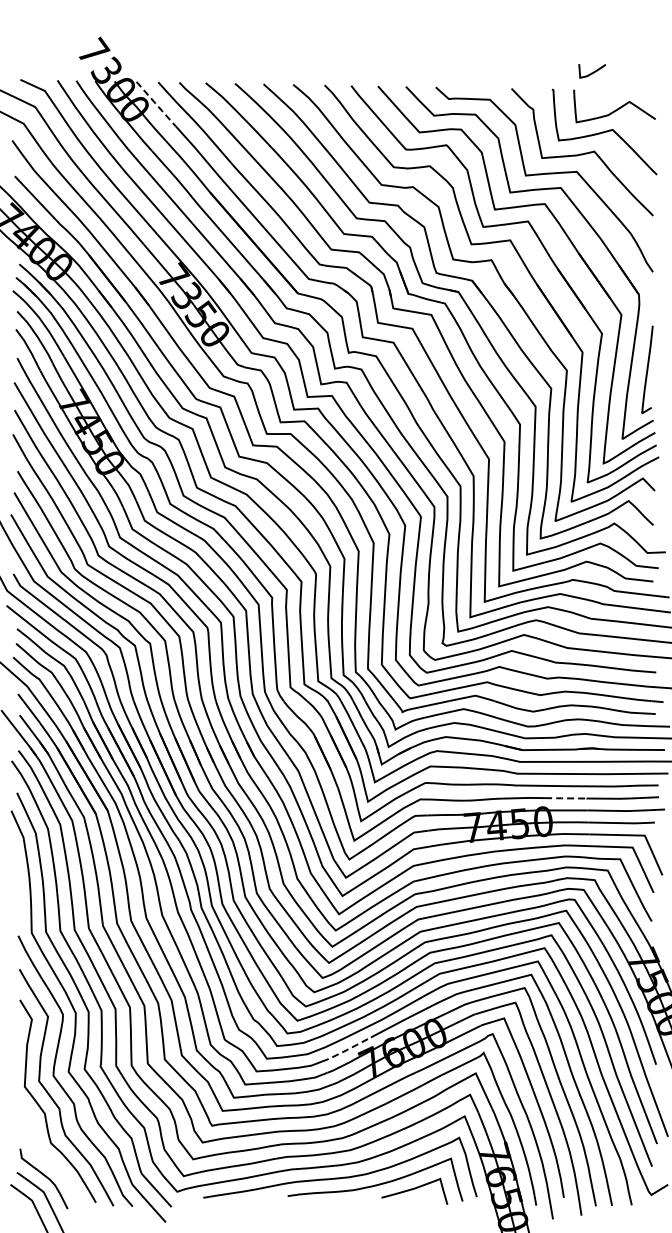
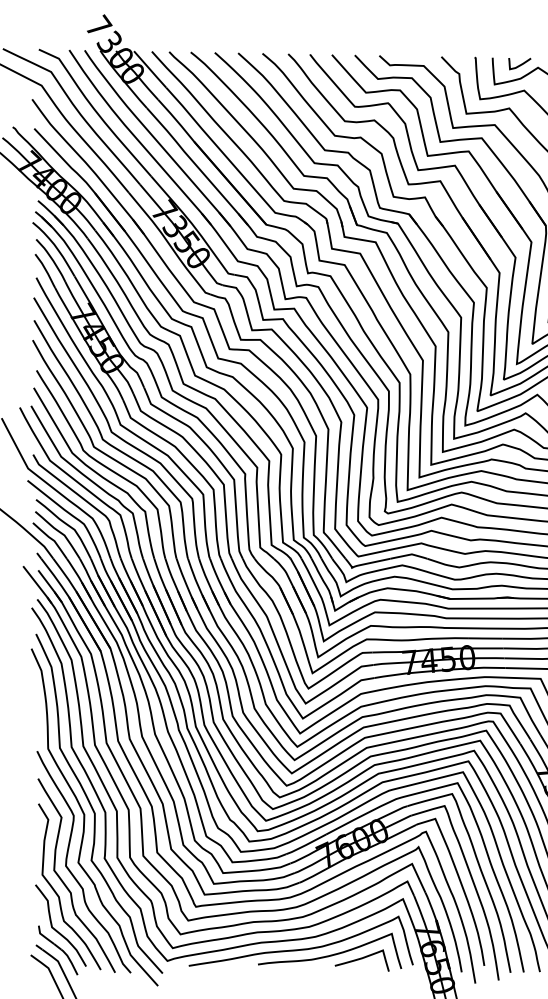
curve: (593, 71) -> (520, 64), moved
line: (156, 104) -> (150, 69), dashed -> solid
line: (565, 798) -> (485, 638), dashed -> solid
line: (346, 1050) -> (306, 845), dashed -> solid
curve: (41, 1153) -> (56, 929), added

